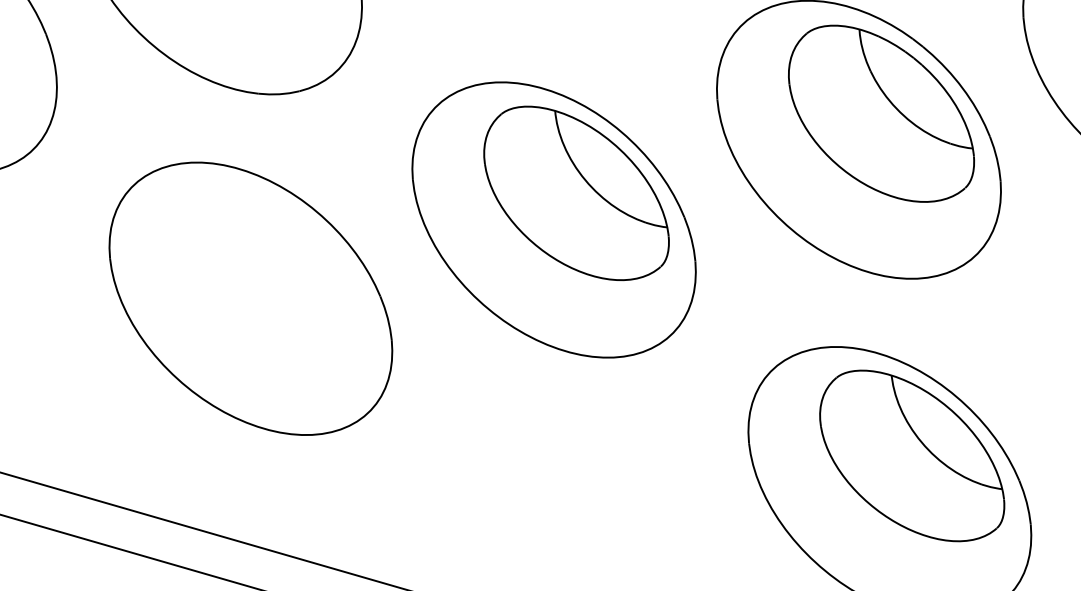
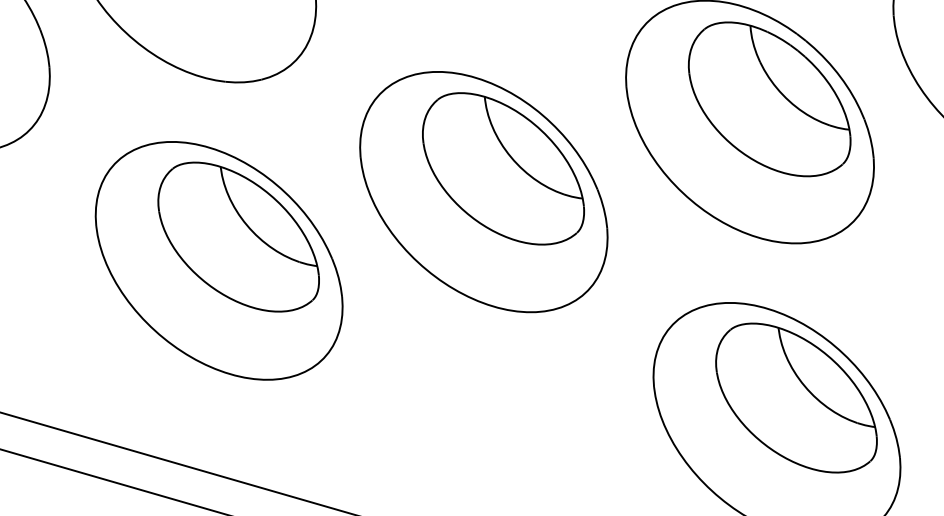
part: (273, 271) -> (238, 237), added

